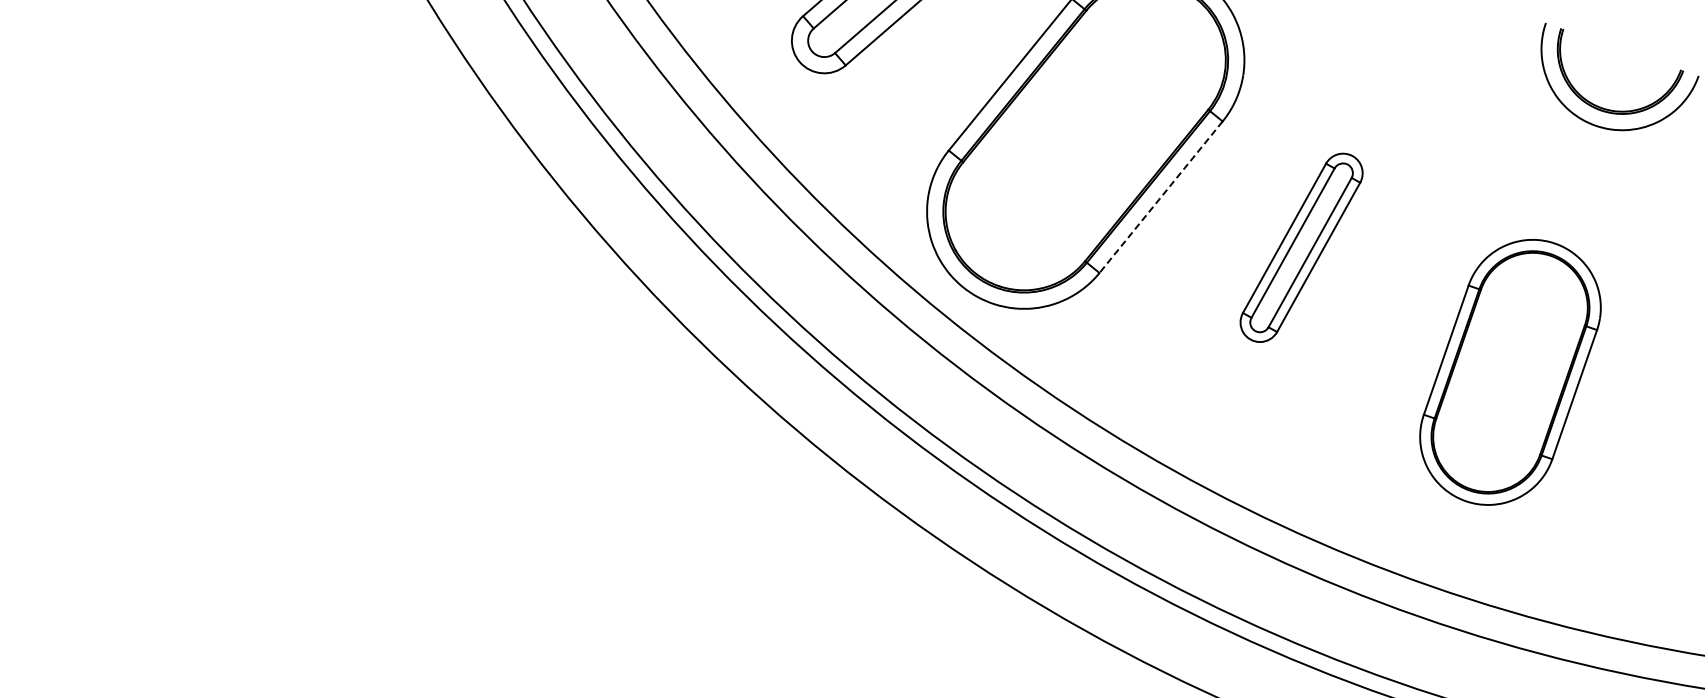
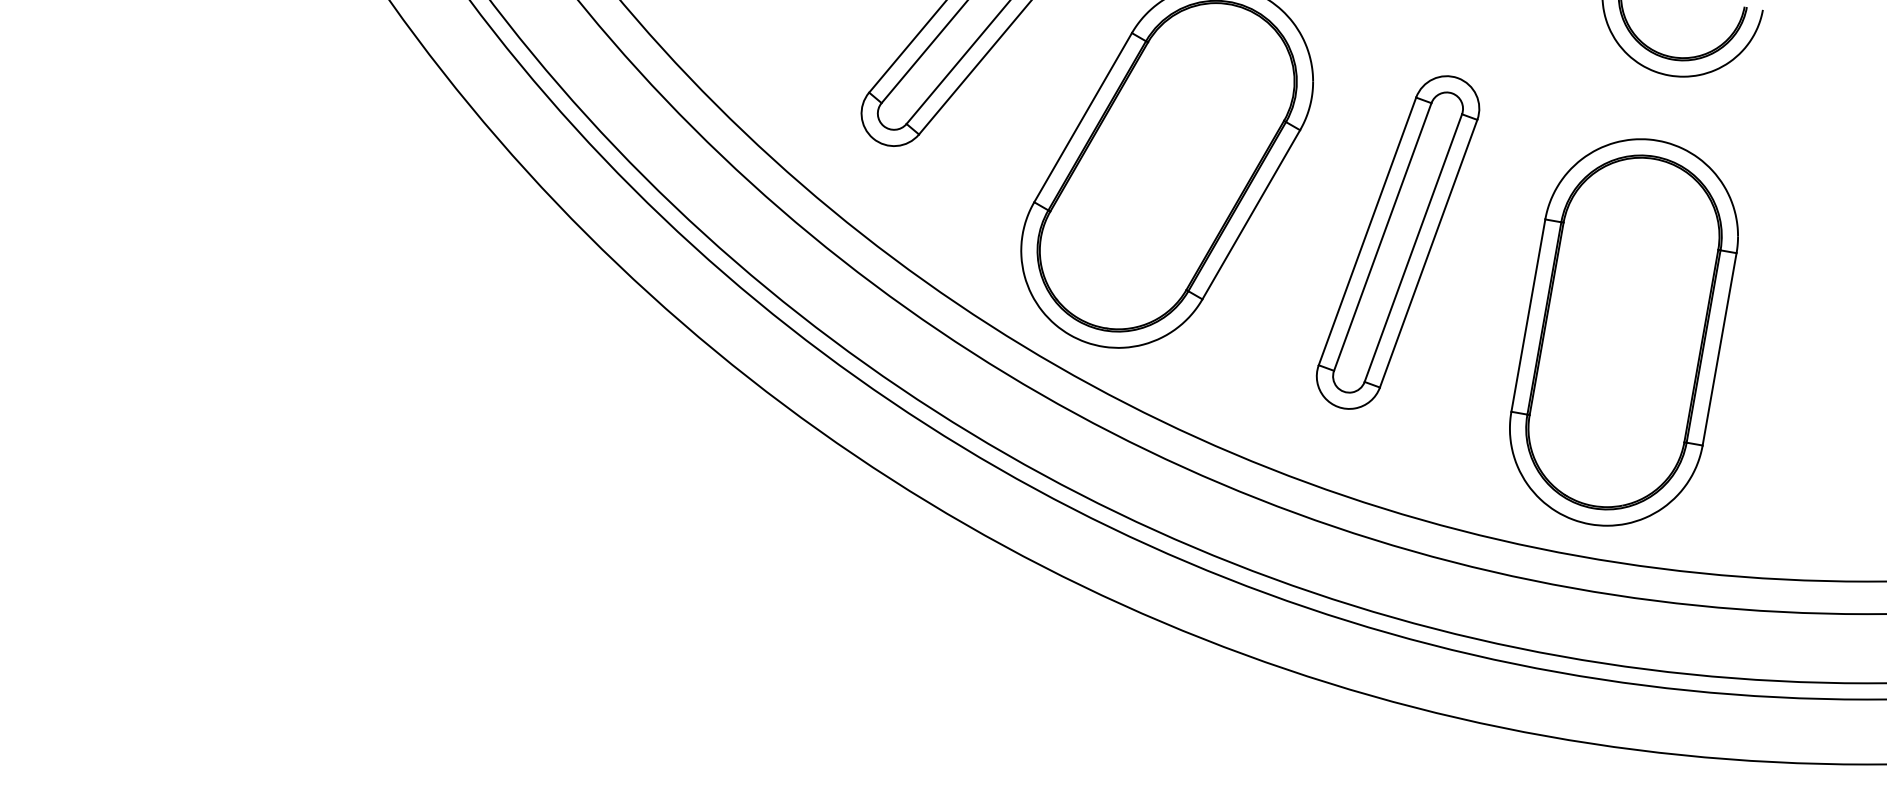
line: (1161, 196) -> (1251, 214), dashed -> solid
part: (1301, 247) -> (1397, 242), size x1.67
part: (1510, 372) -> (1623, 332), size x1.43

